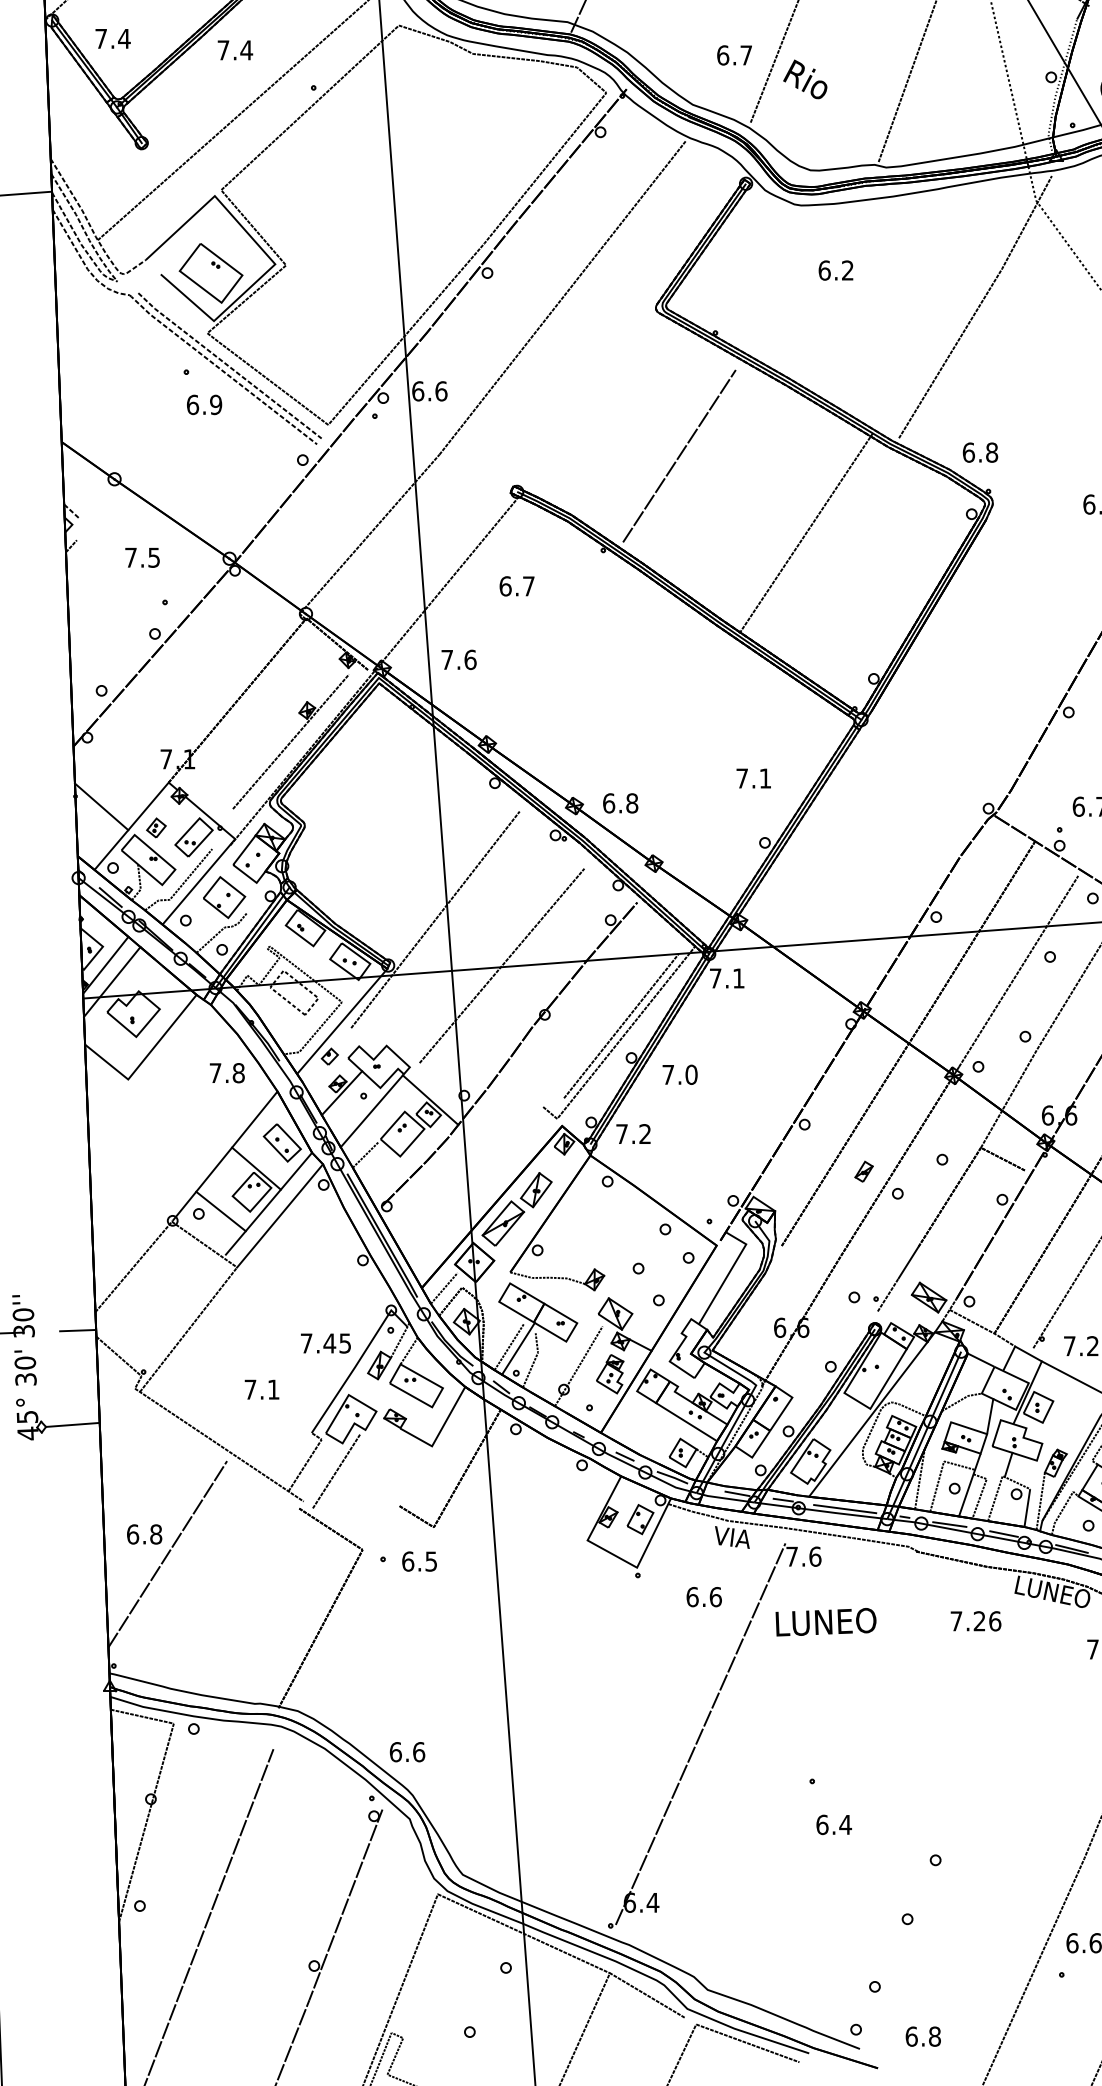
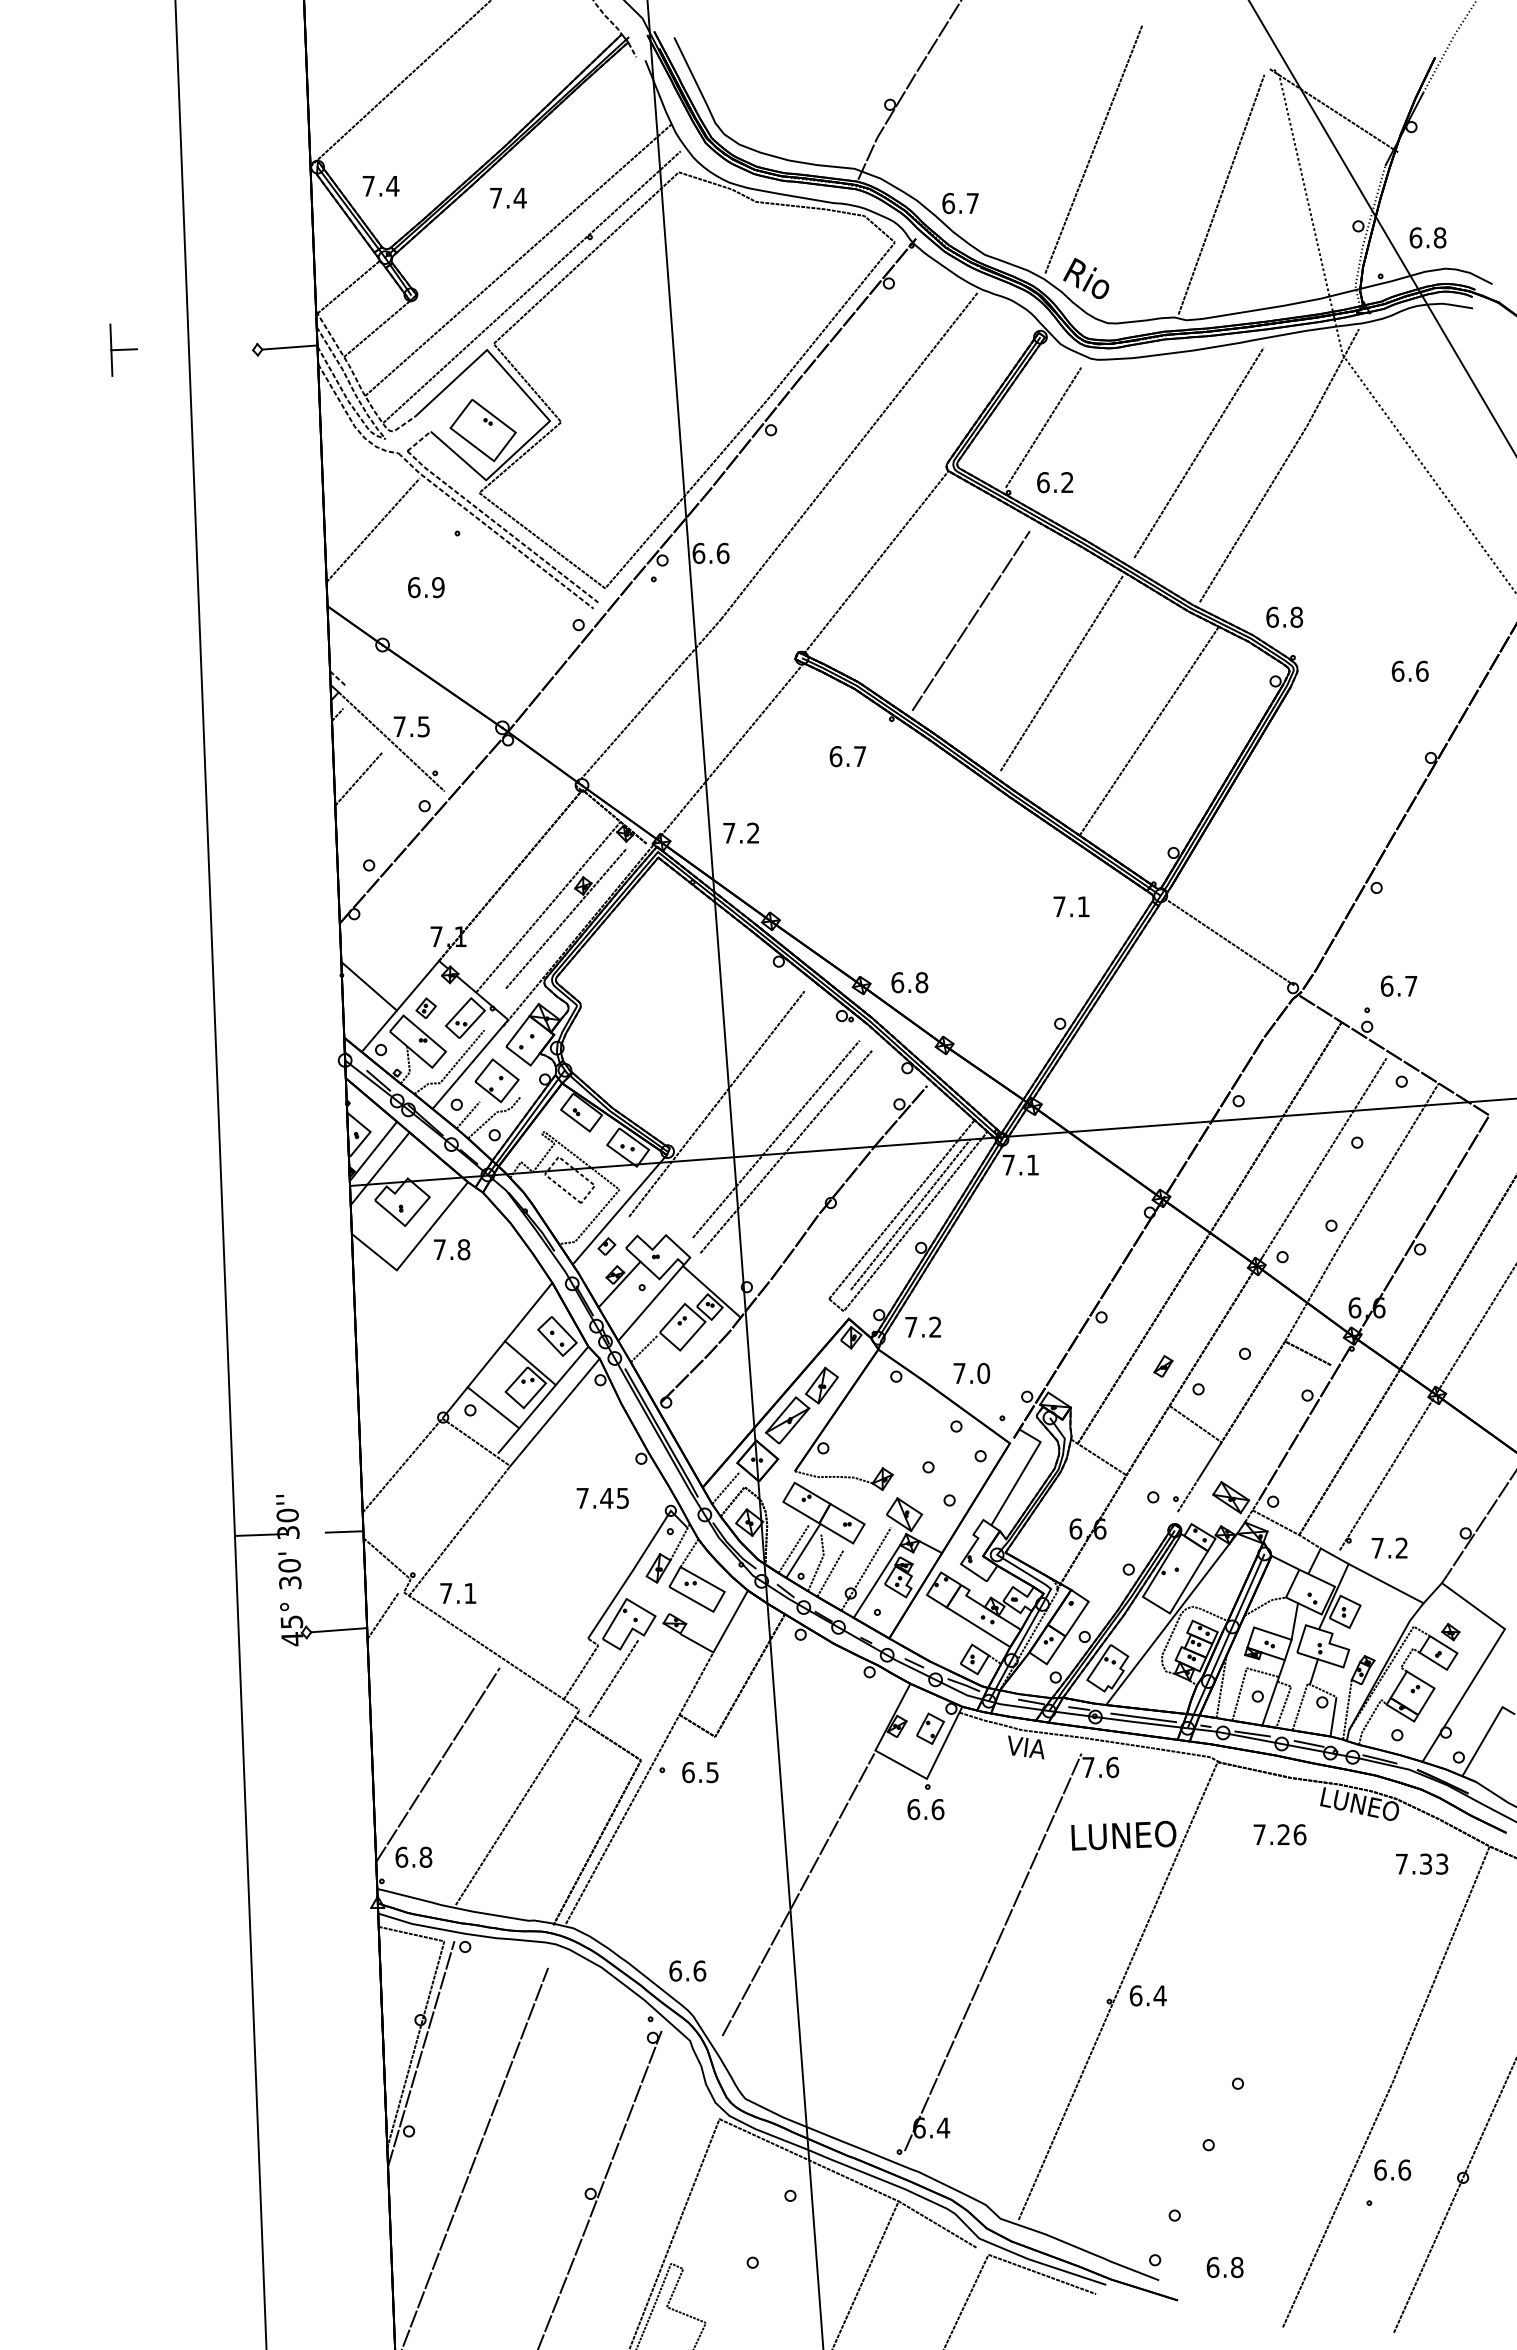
text: (734, 55) -> (960, 203), moved
text: (805, 79) -> (1086, 278), moved
line: (81, 135) -> (348, 286), added
line: (257, 135) -> (531, 286), added
line: (109, 175) -> (377, 328), added
line: (748, 270) -> (1043, 427), added
text: (836, 270) -> (1055, 482), moved
line: (149, 283) -> (418, 441), added
line: (897, 294) -> (1198, 452), added
line: (104, 369) -> (372, 530), added
line: (587, 400) -> (875, 562), added
text: (204, 404) -> (426, 587), moved
line: (766, 506) -> (1061, 673), added
line: (805, 532) -> (1148, 730), moved
line: (123, 571) -> (391, 741), added
text: (516, 586) -> (847, 756), moved
line: (91, 607) -> (358, 778), added
text: (470, 659) -> (753, 832), 7.6 -> 7.2
line: (273, 730) -> (548, 906), added
line: (926, 763) -> (1228, 941), added
text: (753, 778) -> (1071, 906), moved
line: (196, 929) -> (467, 1114), added
line: (491, 952) -> (775, 1138), added
line: (612, 1021) -> (901, 1209), added
text: (226, 1072) -> (451, 1249), moved
text: (679, 1074) -> (971, 1373), moved
line: (894, 1226) -> (1195, 1423), added
line: (801, 1259) -> (1098, 1457), added
text: (325, 1343) -> (602, 1498), moved
line: (544, 1370) -> (830, 1573), added
line: (588, 1378) -> (876, 1581), added
text: (262, 1389) -> (458, 1593), moved
line: (114, 1411) -> (382, 1616), added
text: (144, 1533) -> (413, 1856), moved
line: (361, 1575) -> (639, 1787), added
line: (244, 1595) -> (517, 1807), added
text: (703, 1597) -> (925, 1809), moved
line: (513, 1678) -> (798, 1894), added
line: (820, 1770) -> (1117, 1990), added
text: (833, 1824) -> (1147, 1995), moved
line: (151, 1831) -> (421, 2053), added

